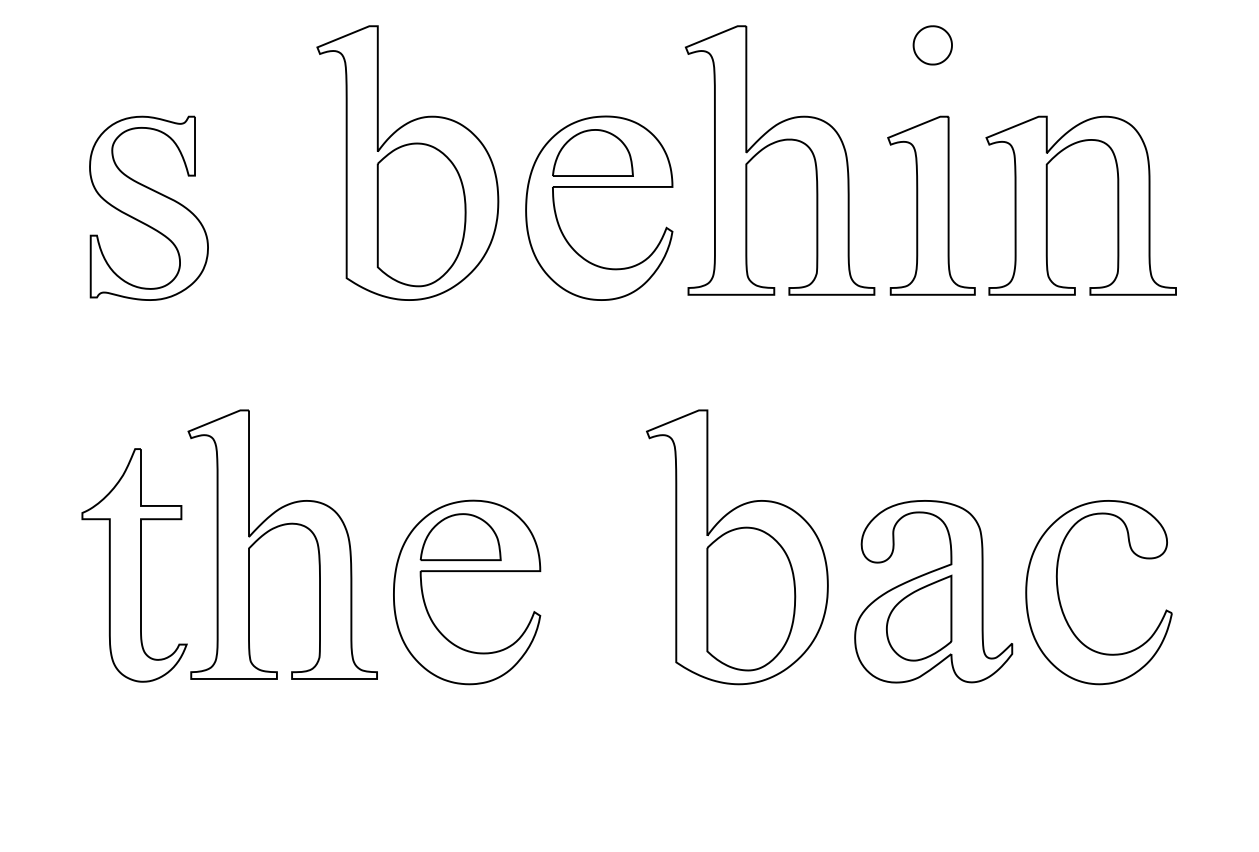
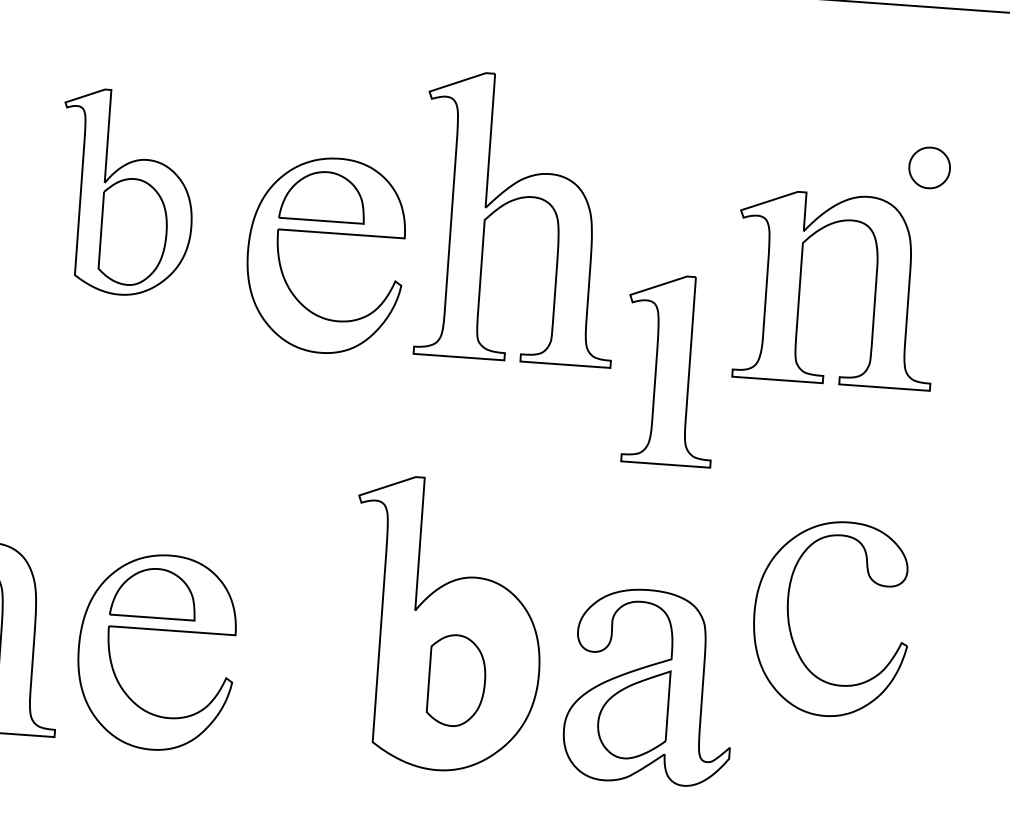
part: (932, 45) -> (929, 168), moved
part: (407, 162) -> (126, 192), size x0.7
part: (931, 205) -> (671, 369), moved
part: (751, 598) -> (457, 680), size x0.6
part: (1060, 599) -> (790, 623), moved

